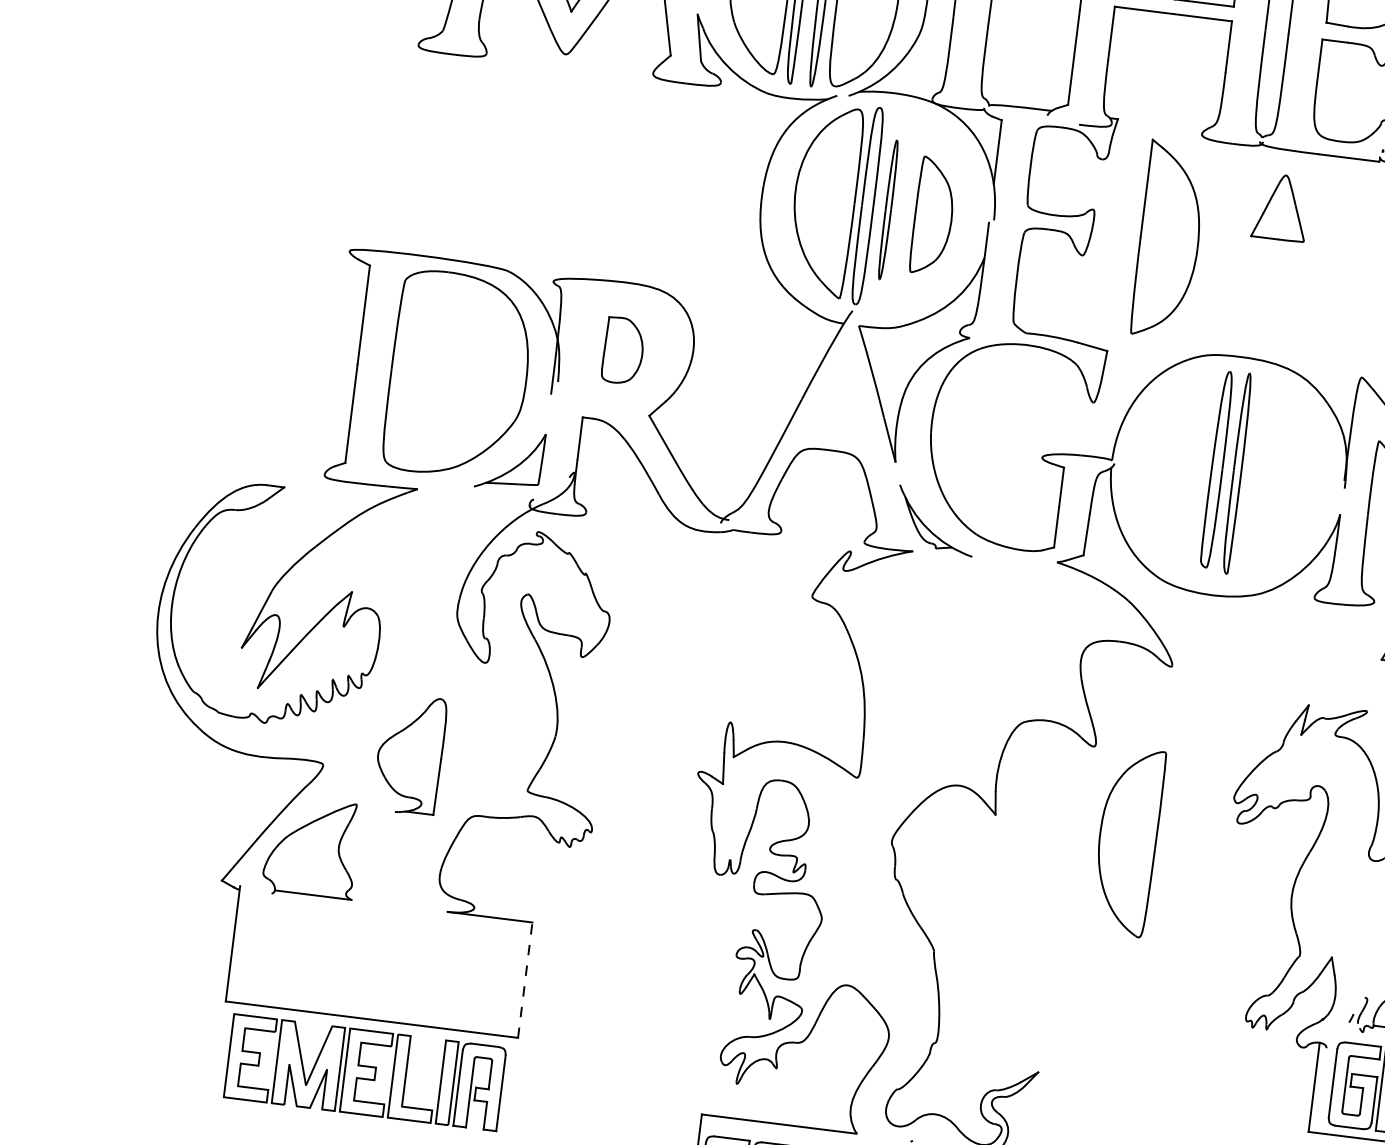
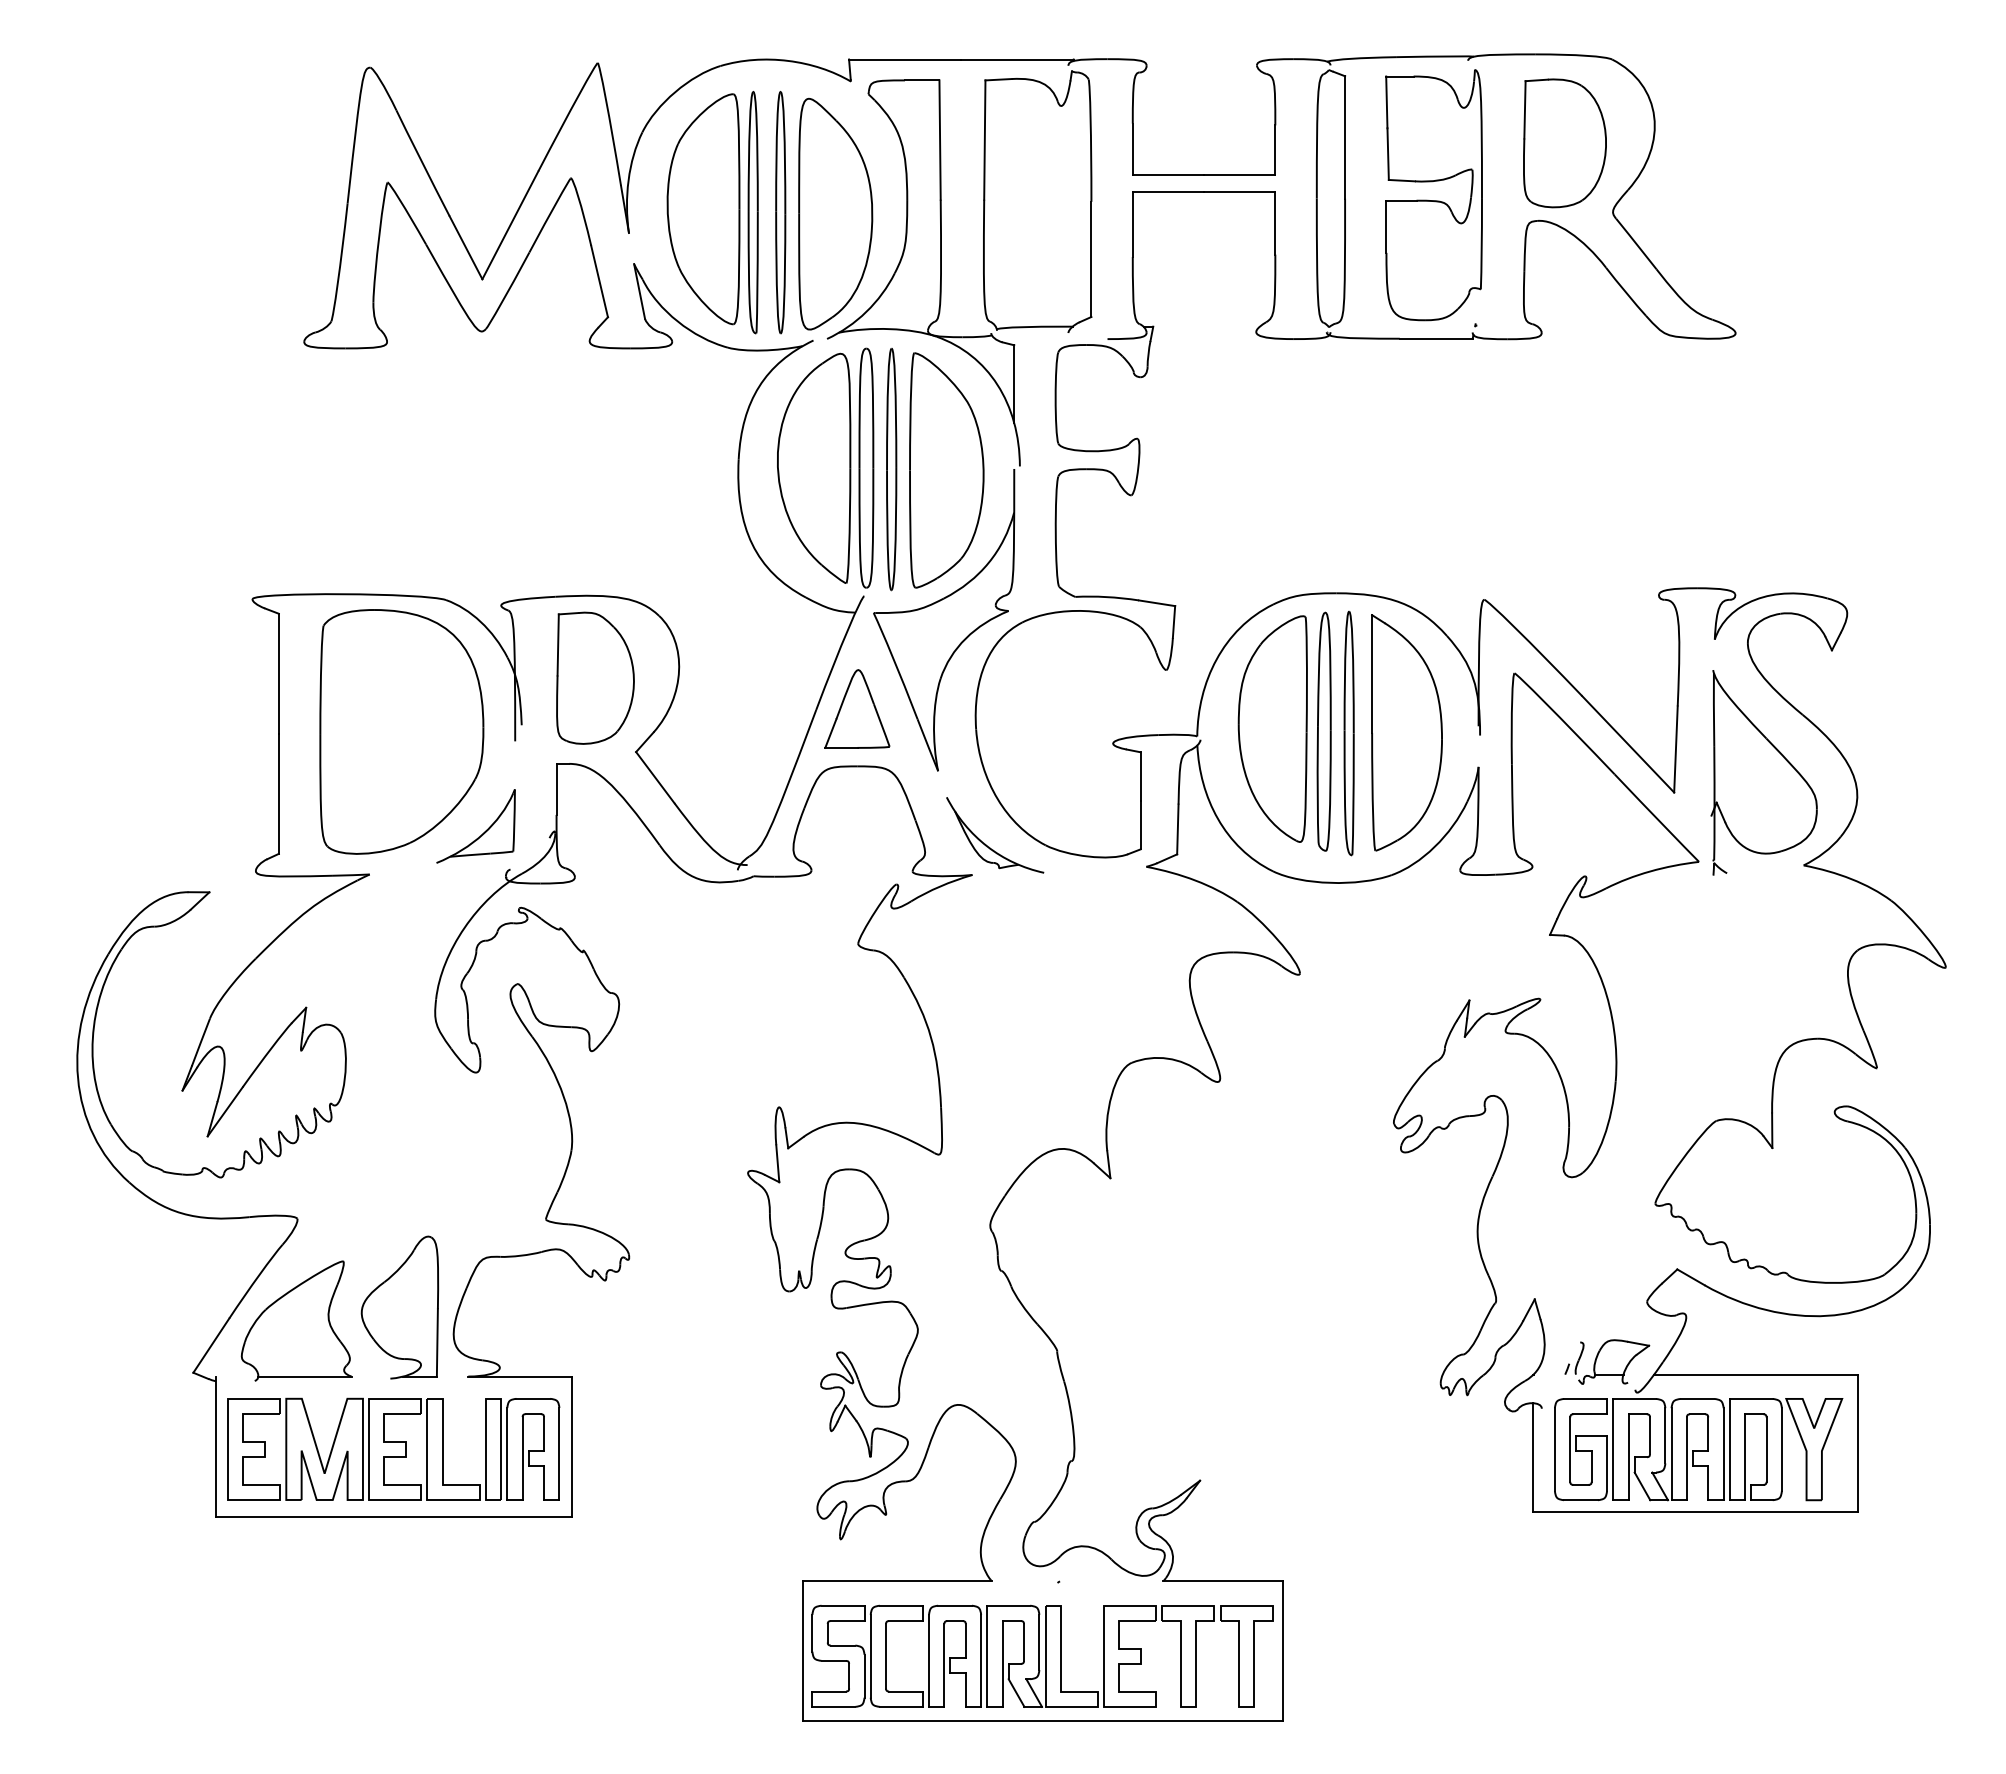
part: (1281, 207) -> (857, 708), moved
part: (888, 209) -> (891, 469), size x1.43
part: (933, 216) -> (946, 470), size x1.67
part: (1169, 239) -> (1406, 732), moved
part: (623, 350) -> (595, 677), size x1.67
part: (409, 754) -> (399, 1307), moved
part: (1127, 841) -> (1272, 728), moved
line: (525, 979) -> (571, 1446), dashed -> solid
part: (365, 1071) -> (393, 1448), moved

